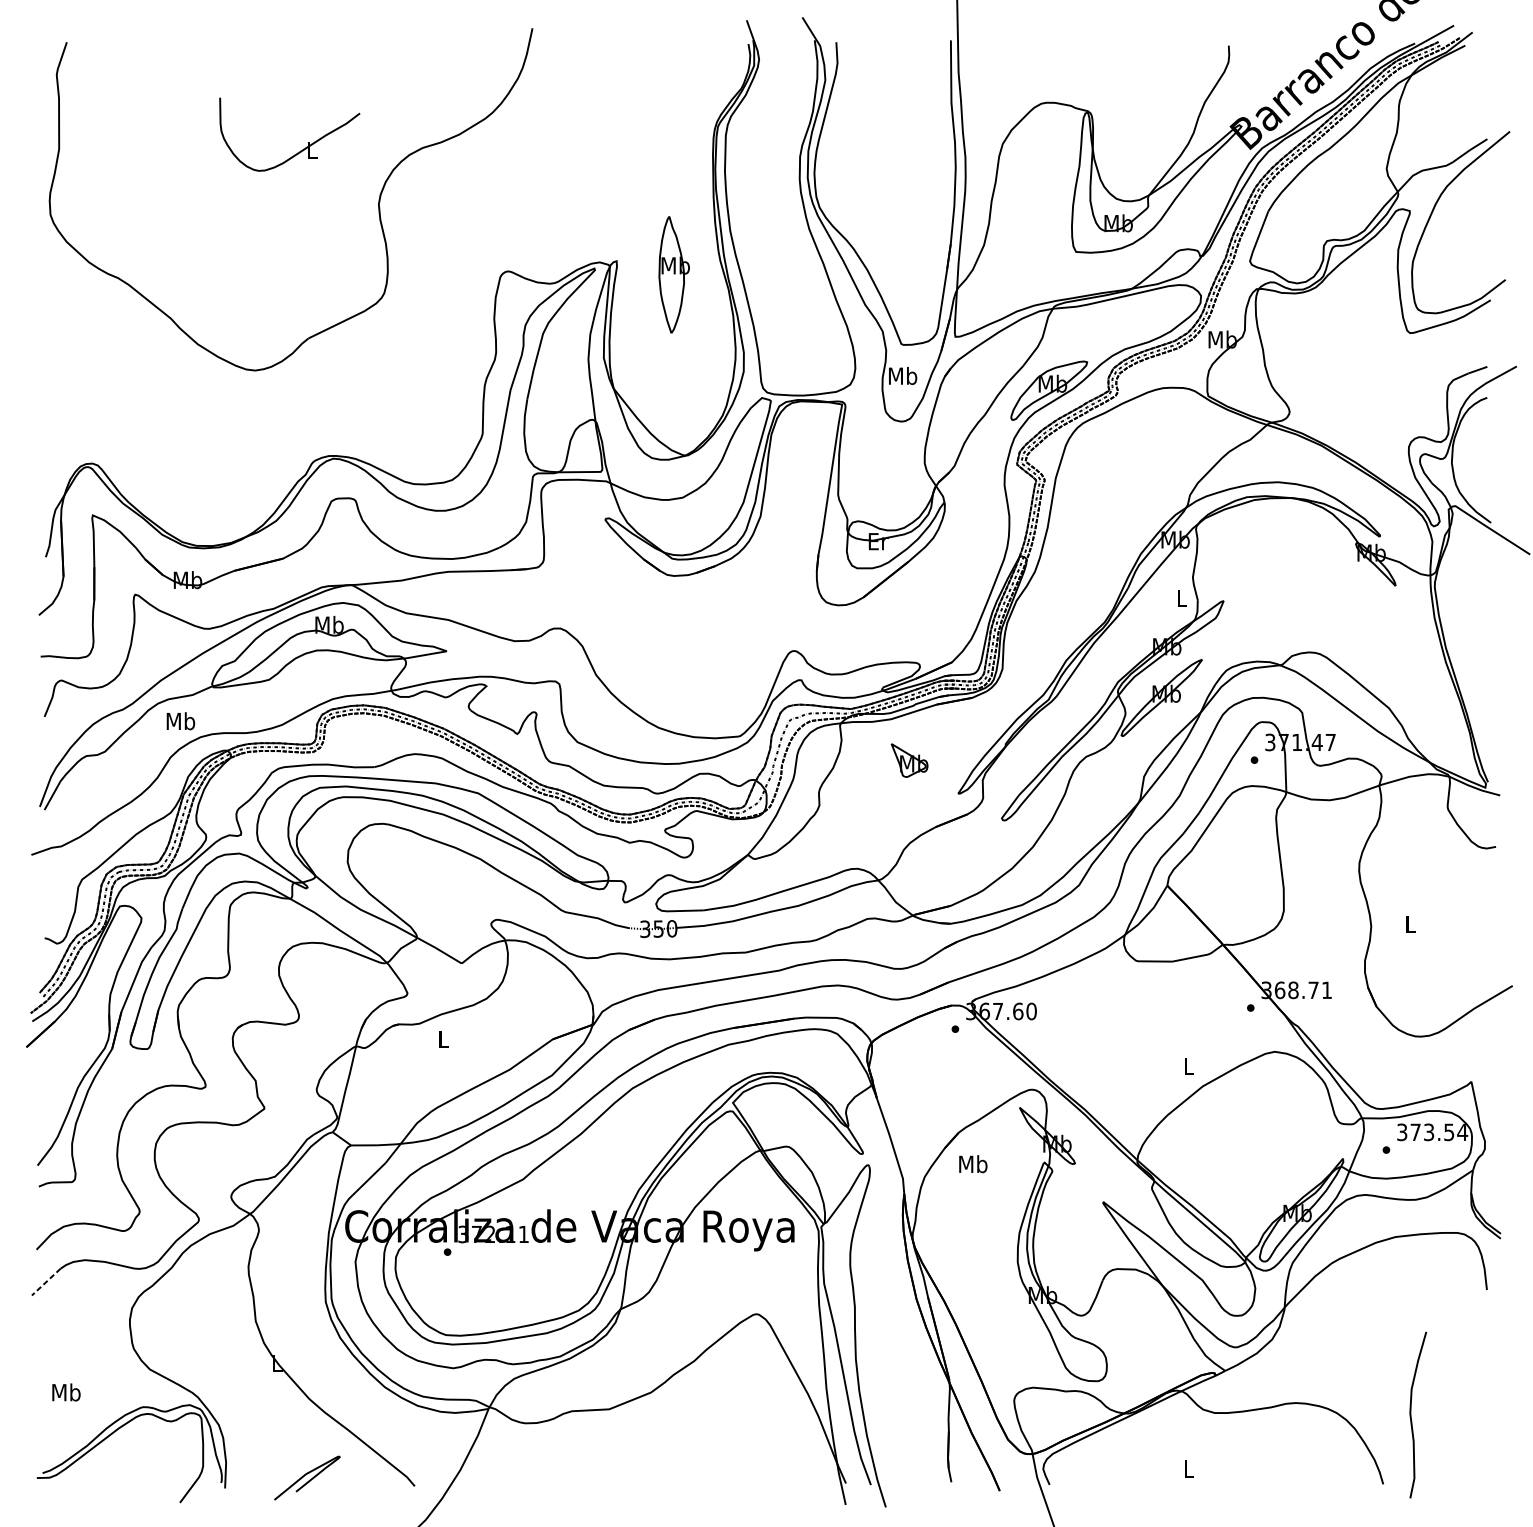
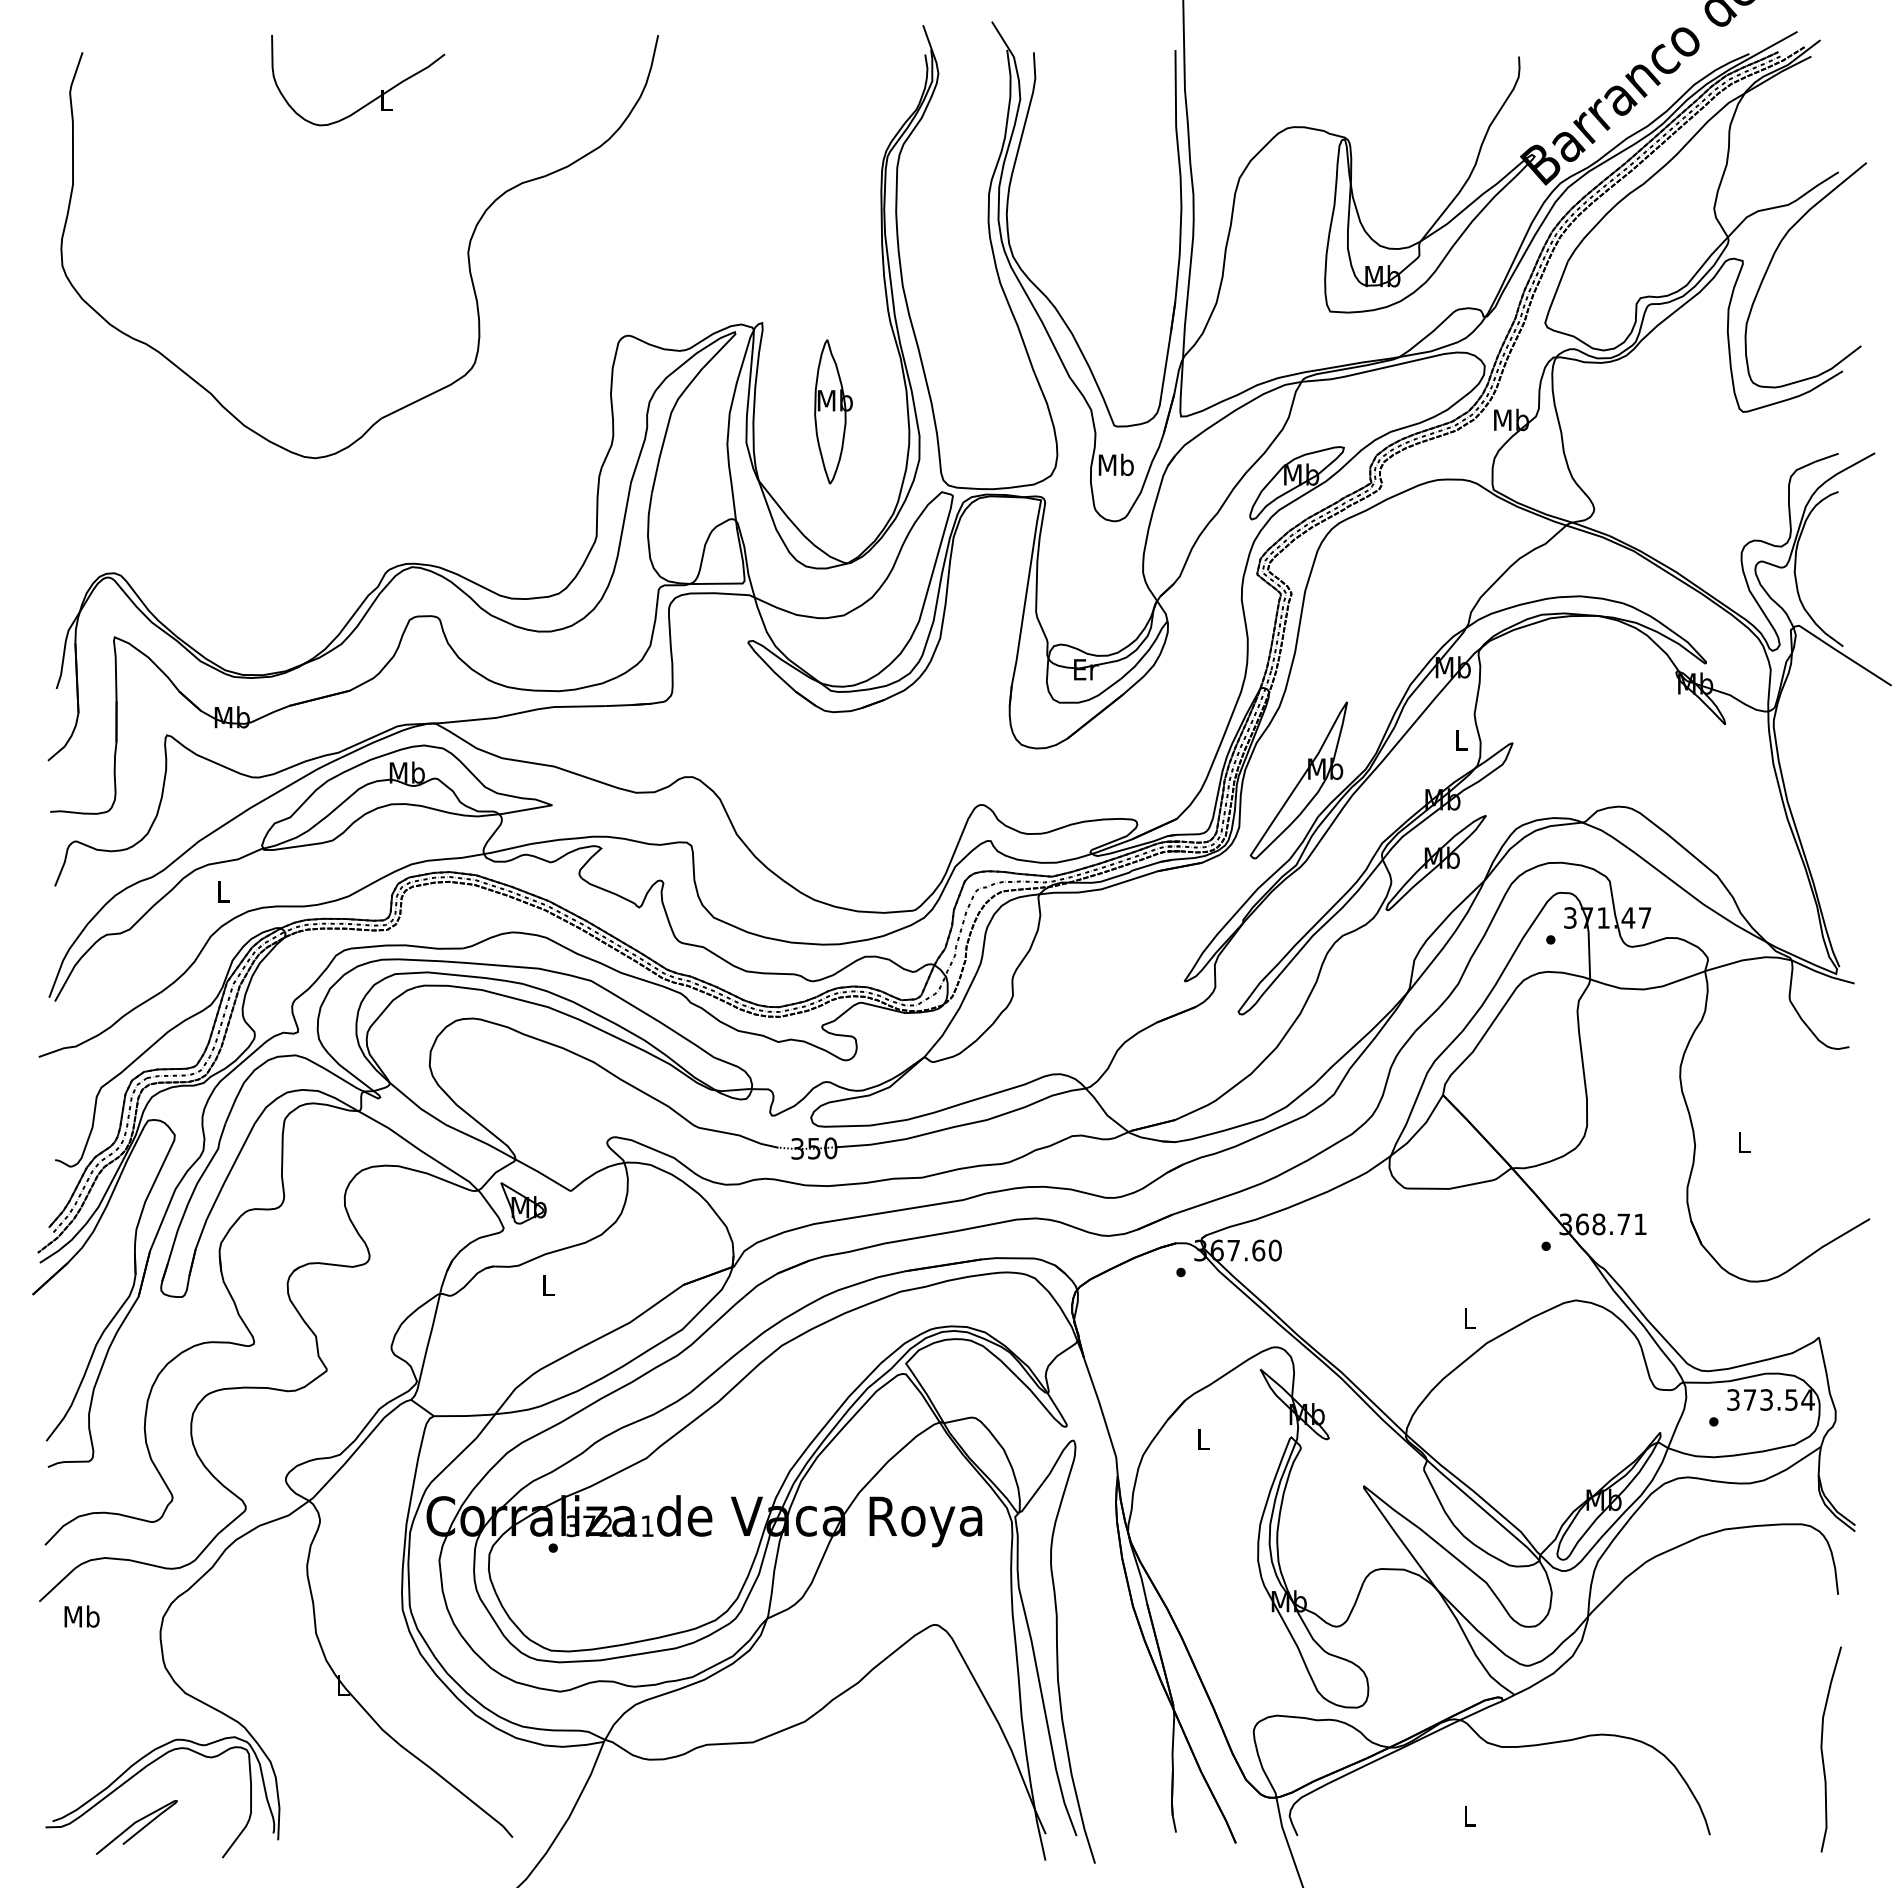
part: (300, 150) -> (371, 100), moved
part: (674, 274) -> (833, 411), moved
part: (1050, 631) -> (1298, 780), added
text: (180, 721) -> (223, 891), Mb -> L
part: (909, 760) -> (523, 1203), moved
text: (972, 1164) -> (1202, 1439), Mb -> L
line: (45, 1282) -> (56, 1585), dashed -> solid
text: (65, 1392) -> (81, 1616), moved
curve: (1411, 1415) -> (1822, 1749), moved
curve: (305, 1475) -> (134, 1824), moved

